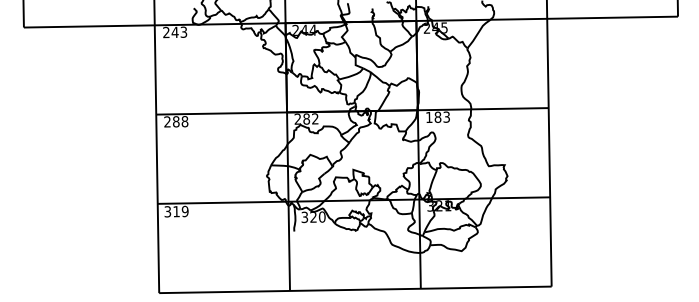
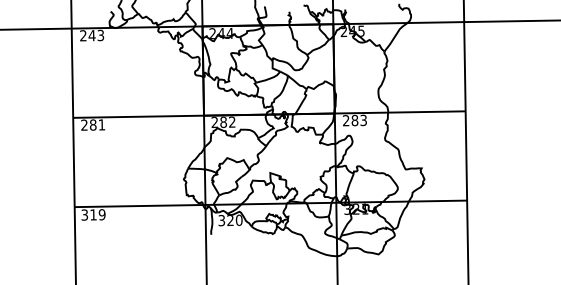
text: (429, 116) -> (346, 119), 183 -> 283
text: (184, 121) -> (101, 124), 288 -> 281

